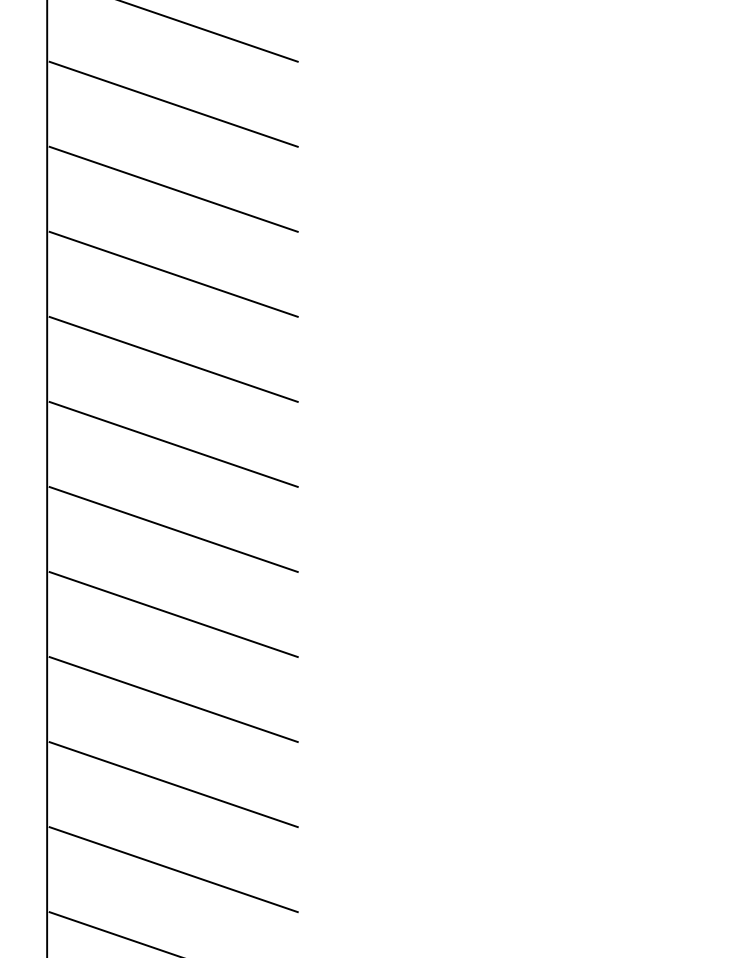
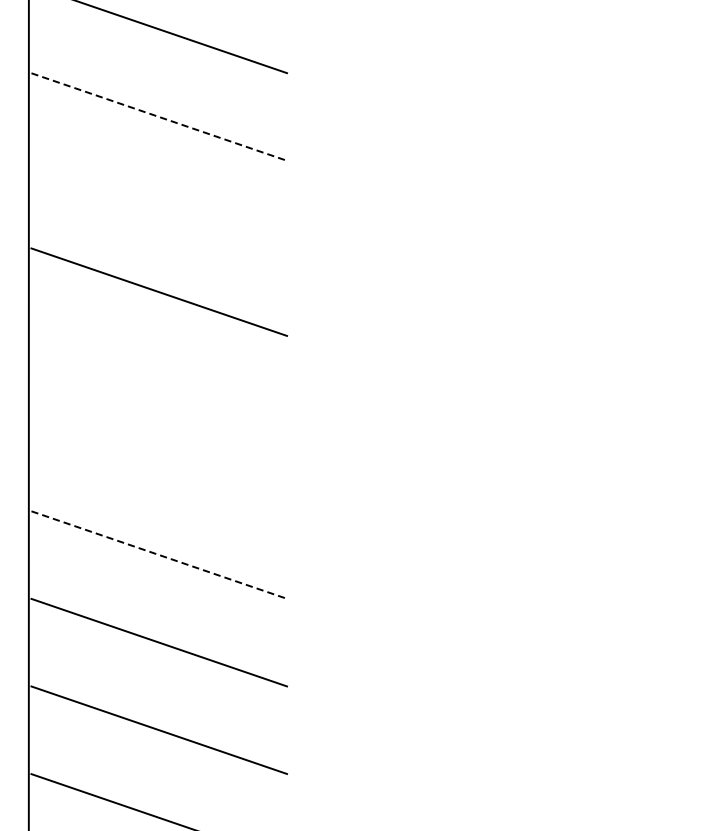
line: (174, 104) -> (160, 117), solid -> dashed
line: (173, 188) -> (159, 203), removed
line: (173, 358) -> (159, 378), removed
line: (173, 443) -> (159, 466), removed
line: (174, 529) -> (160, 555), solid -> dashed

